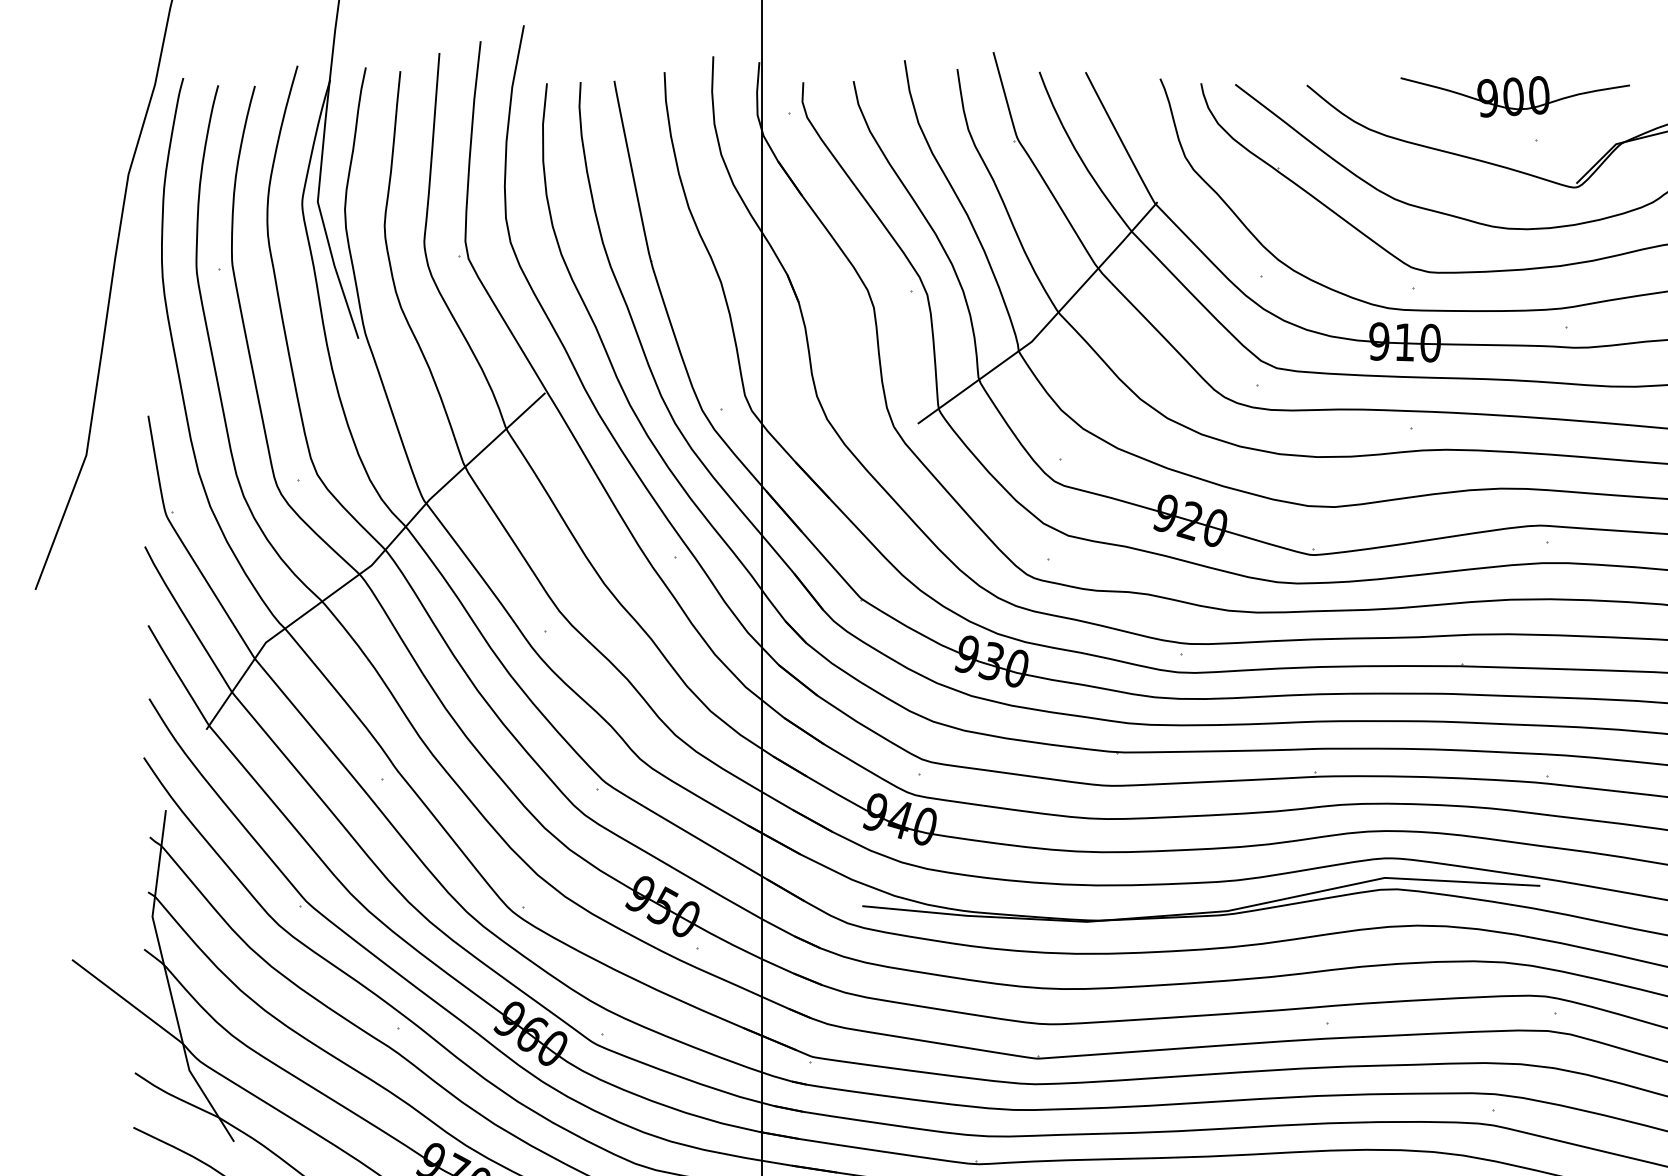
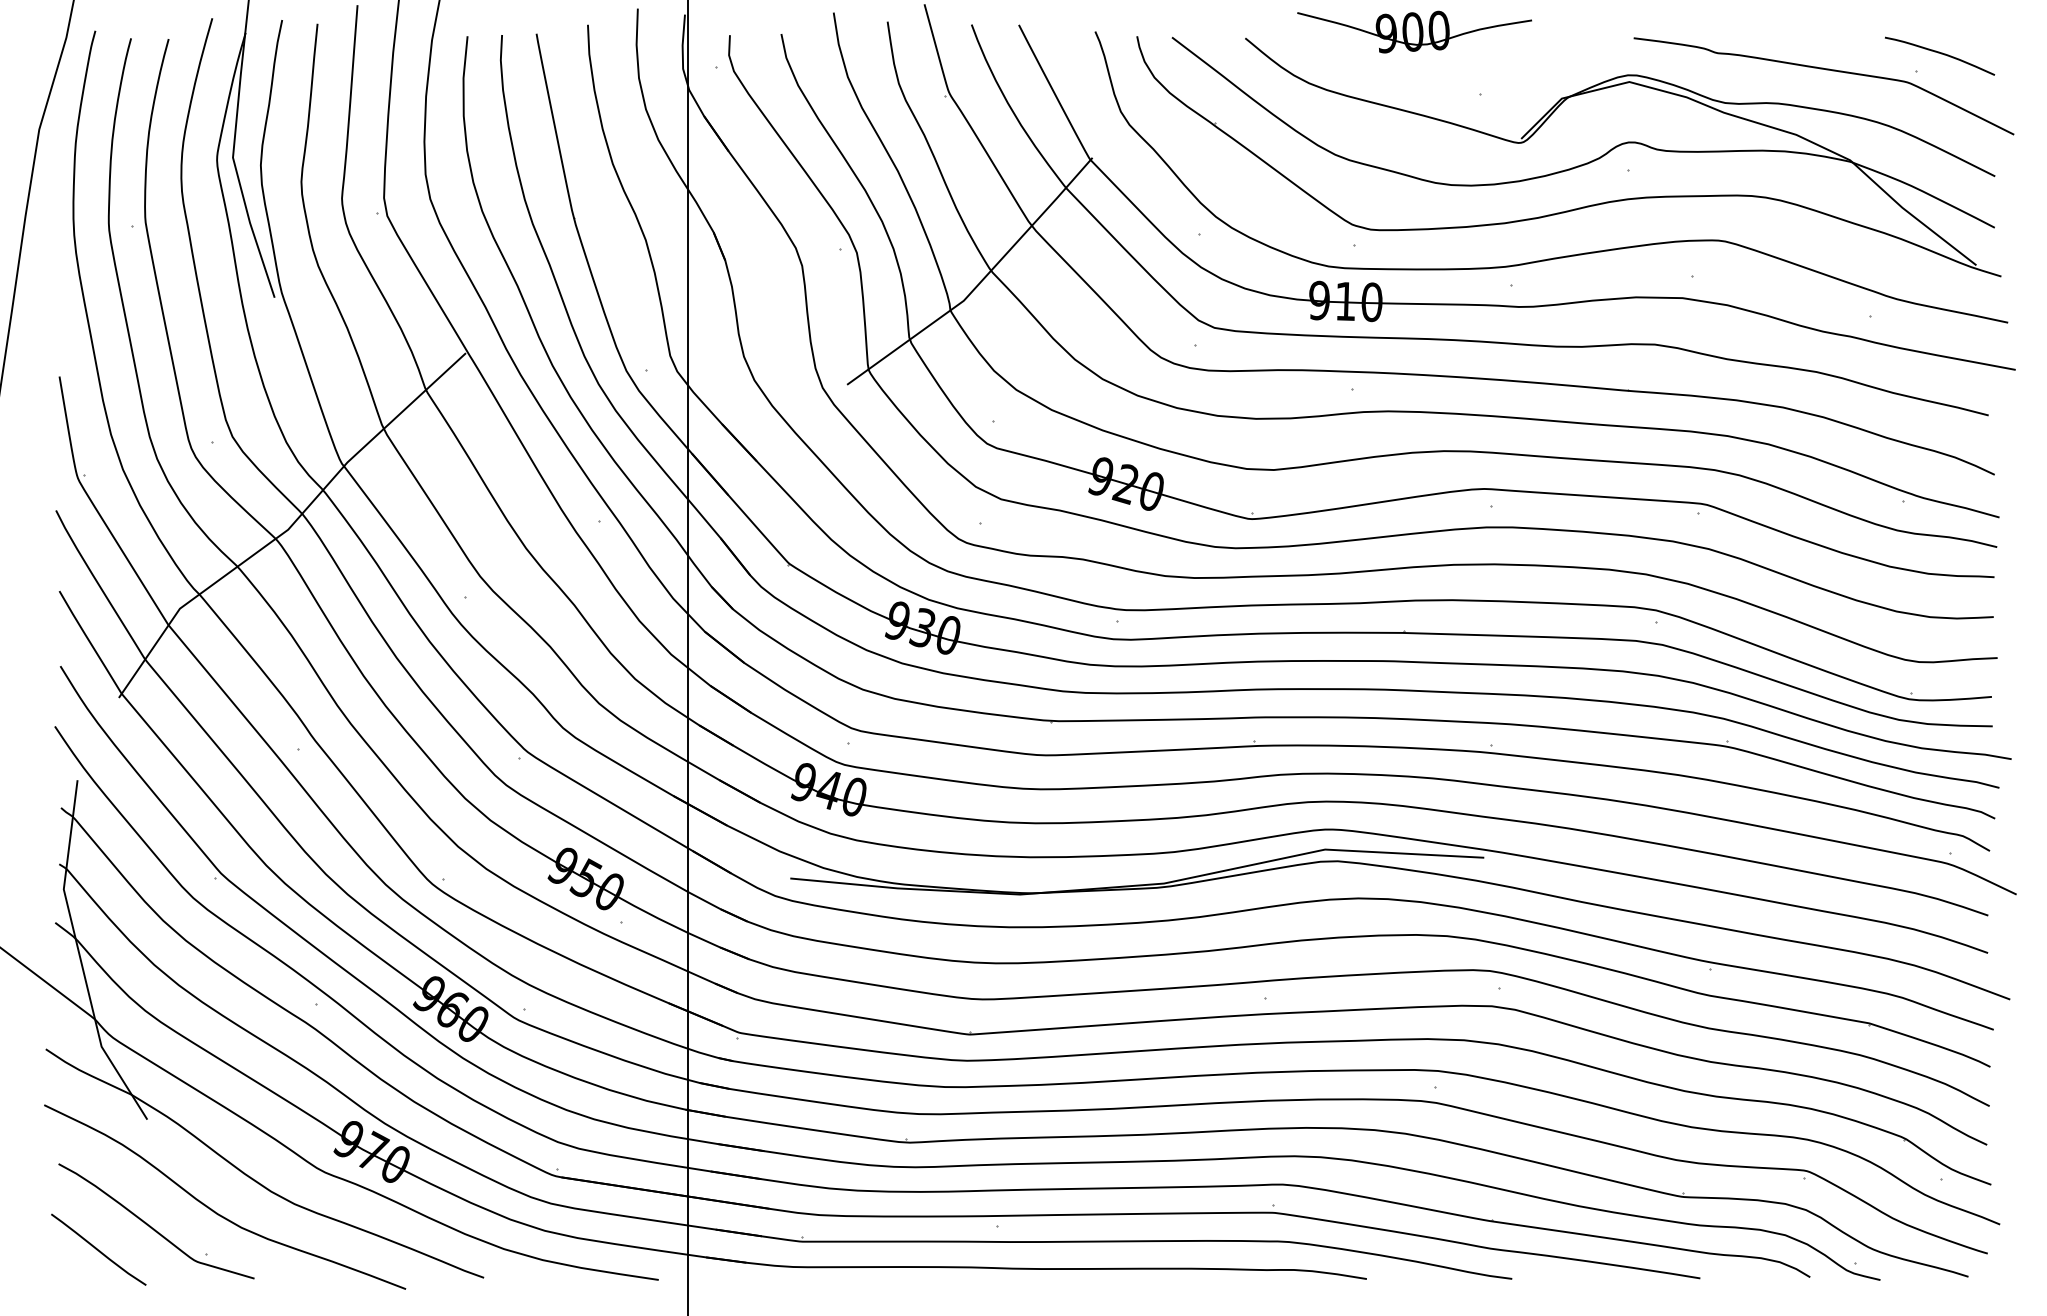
part: (1515, 96) -> (1414, 31), moved

